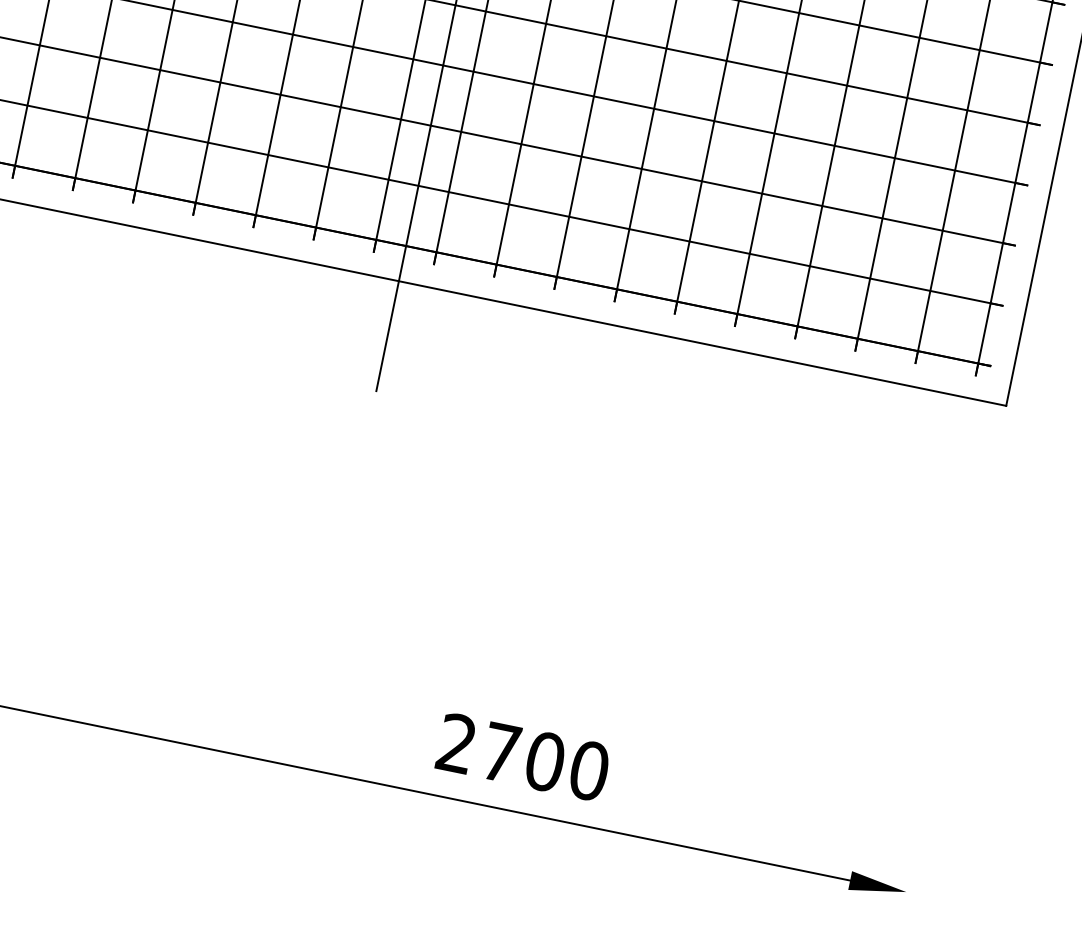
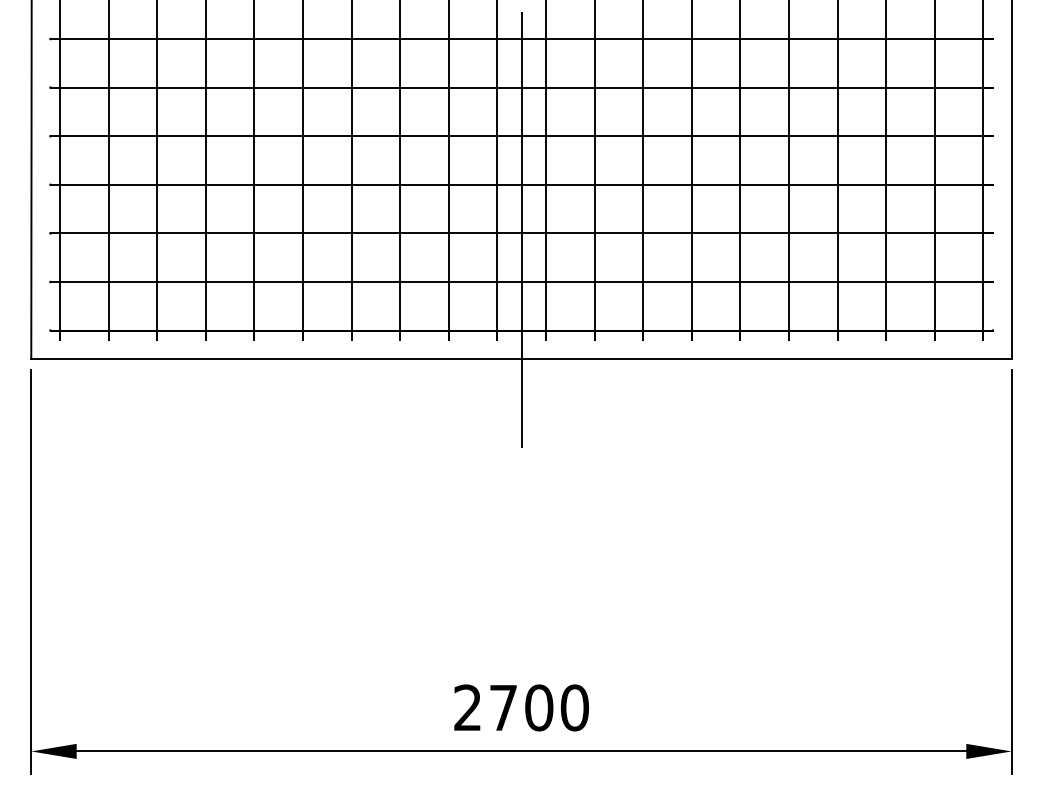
line: (951, 670) -> (1011, 572), added
text: (523, 756) -> (521, 707), moved

